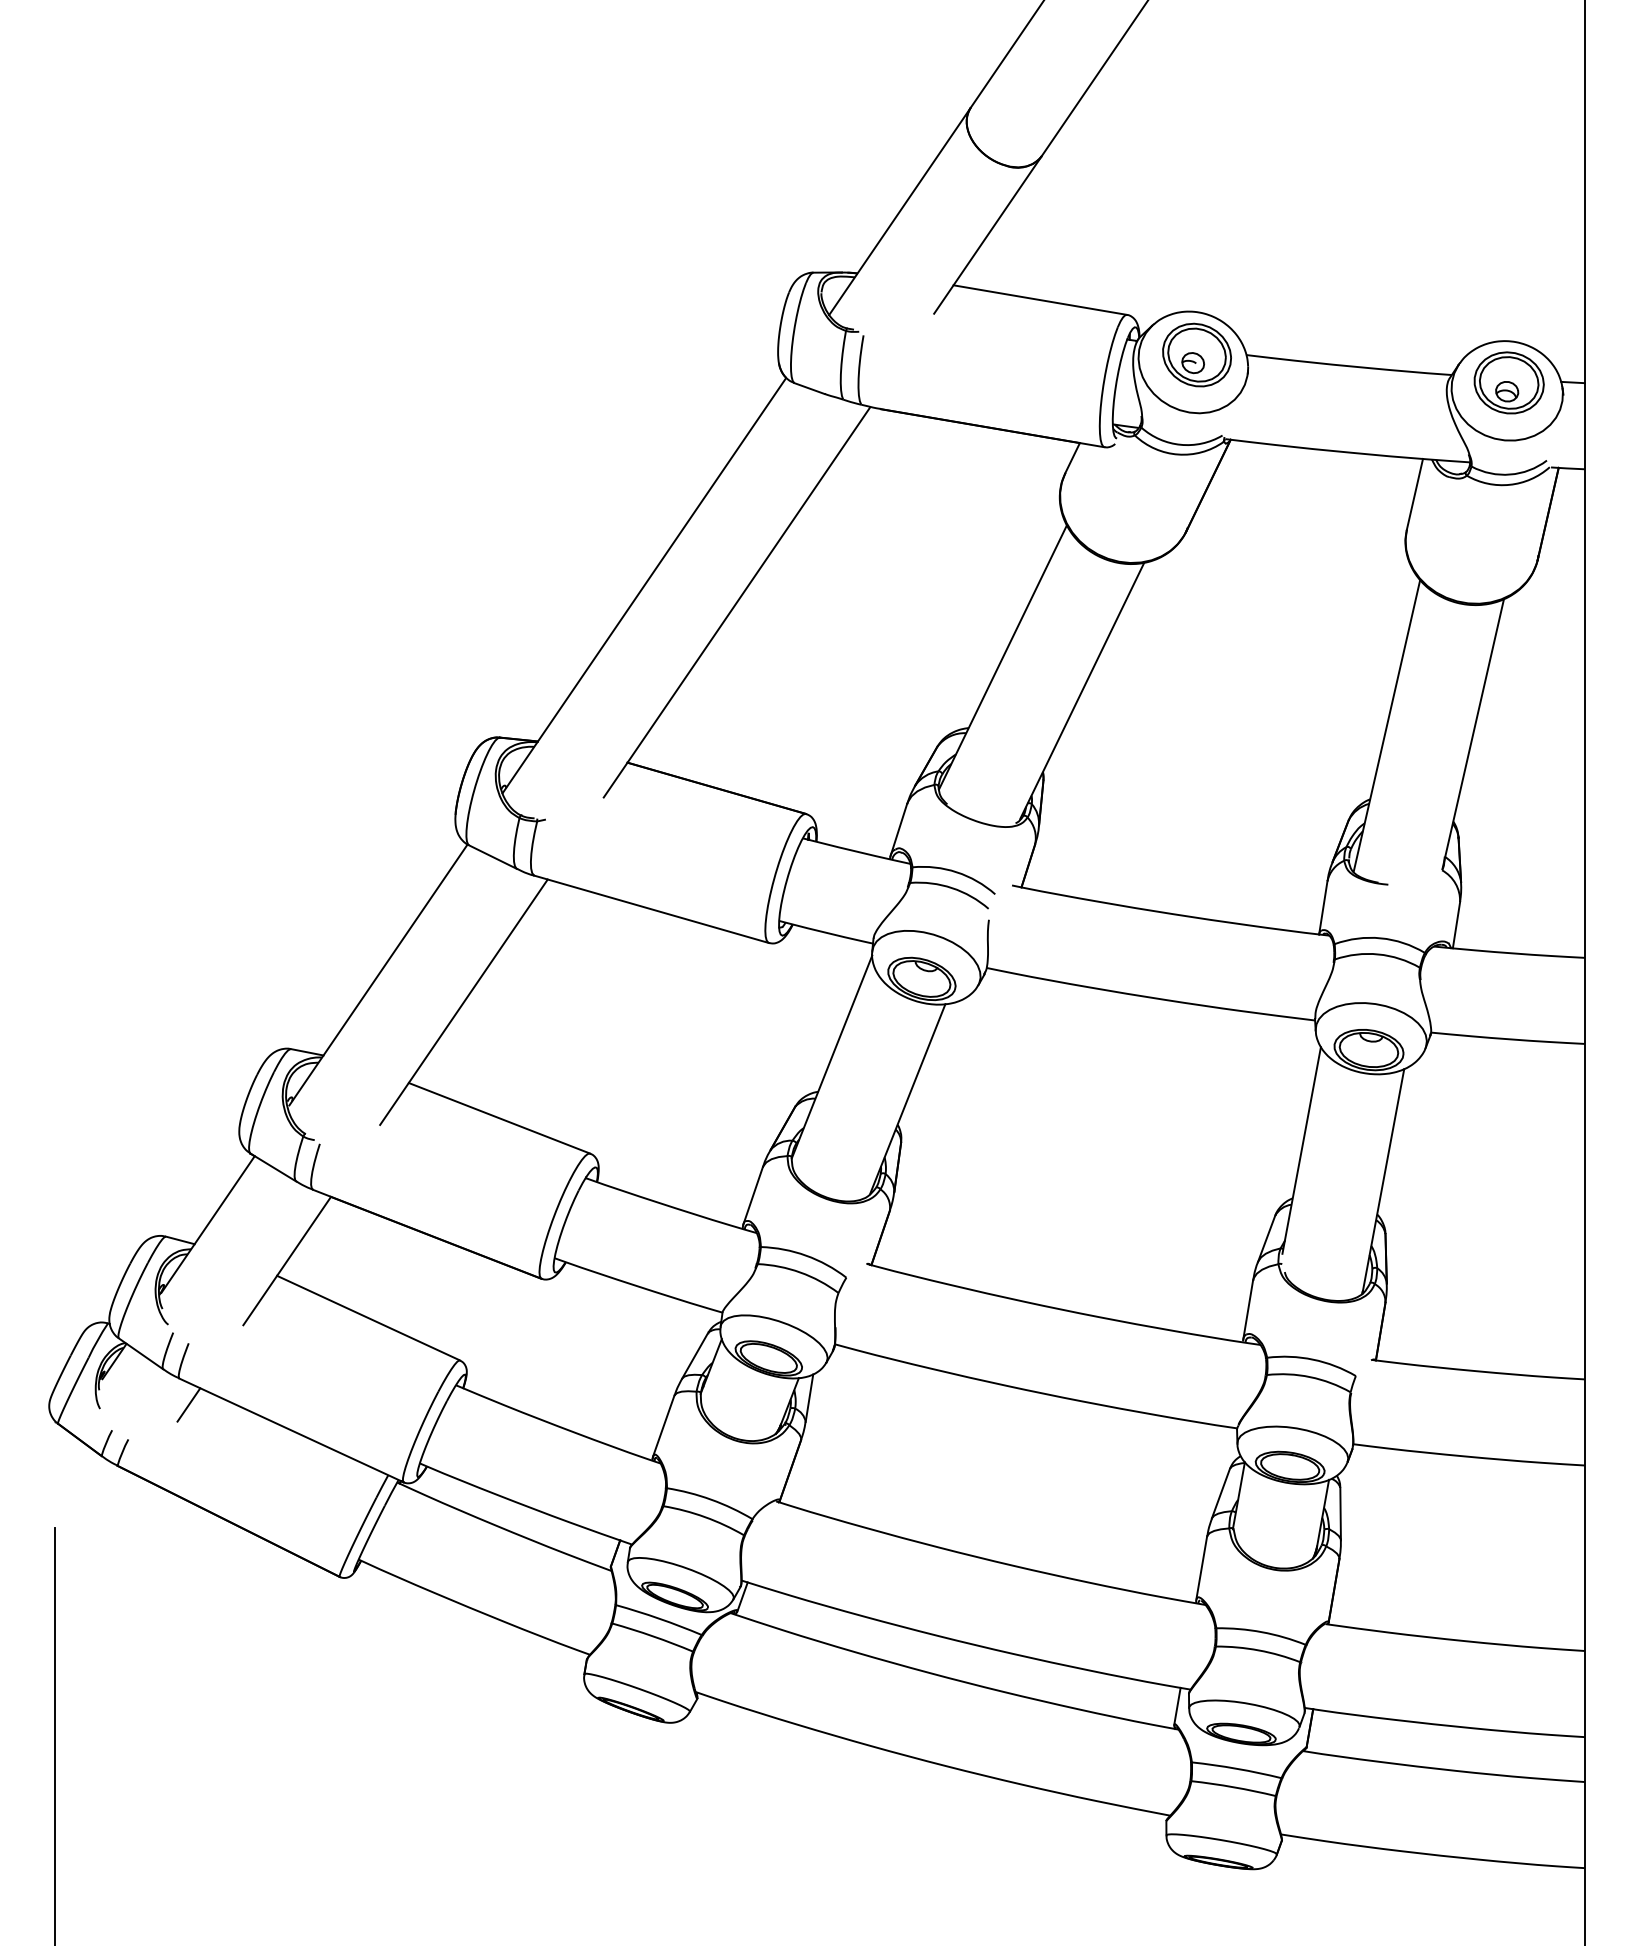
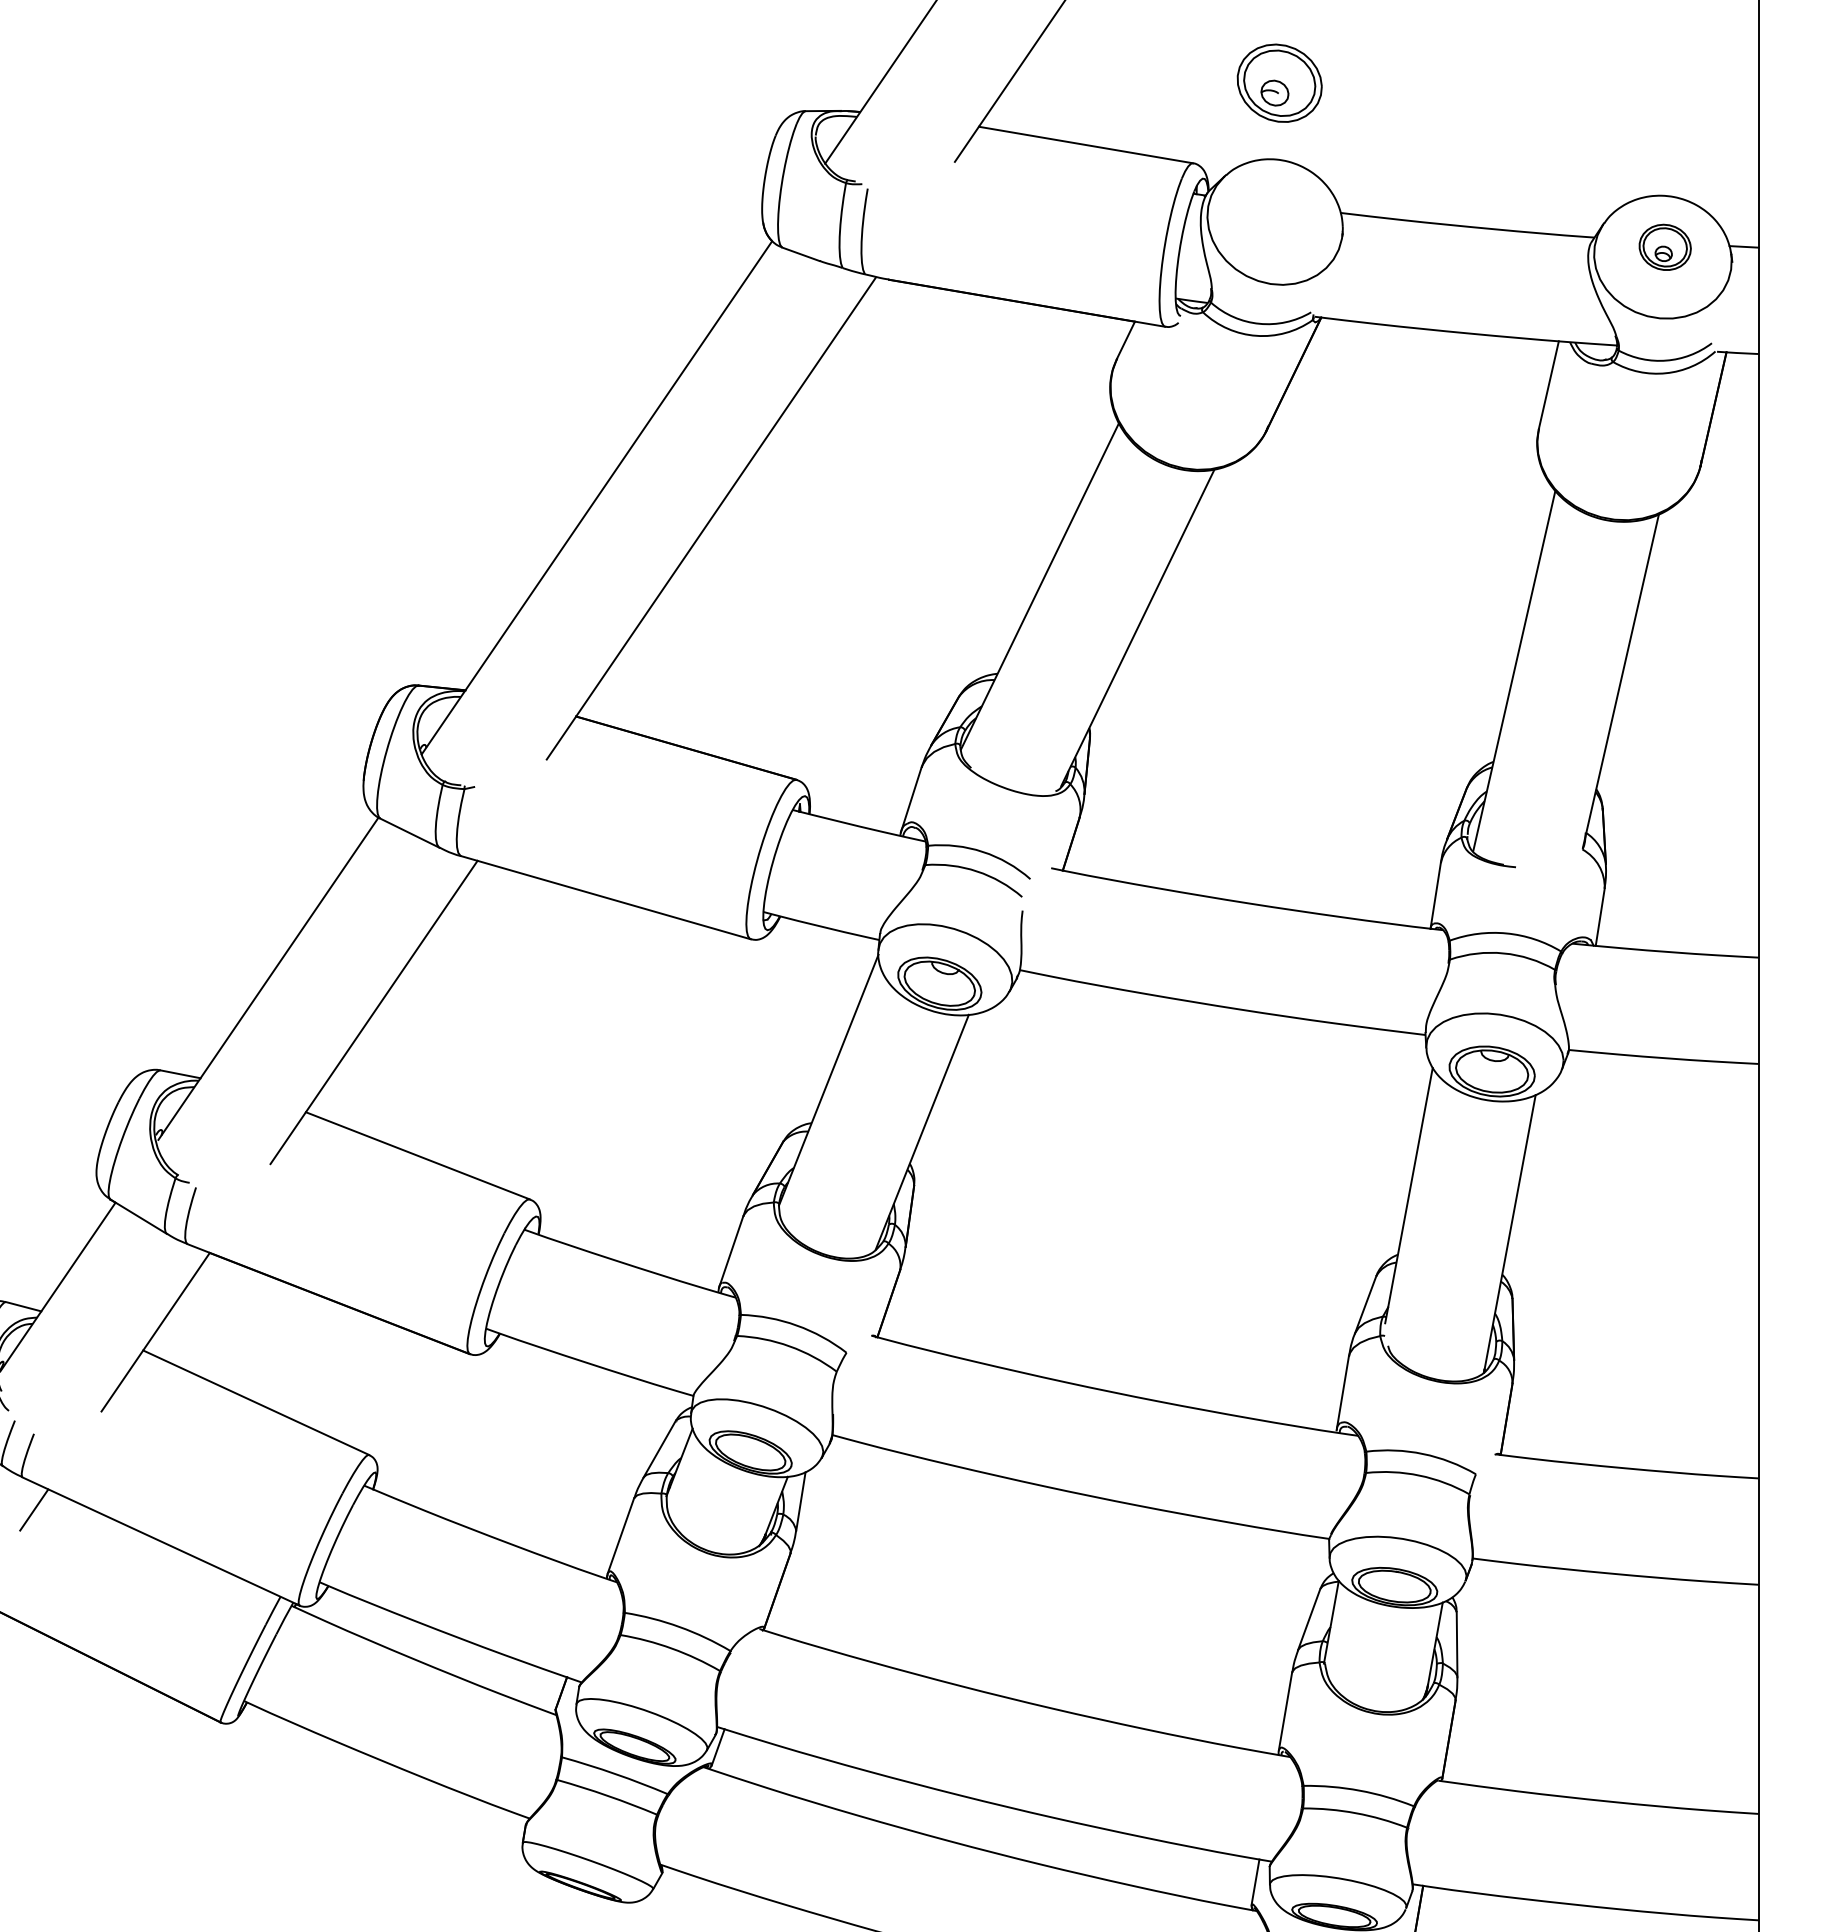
part: (1196, 354) -> (1279, 82), moved
part: (1508, 382) -> (1664, 246), size x0.6

